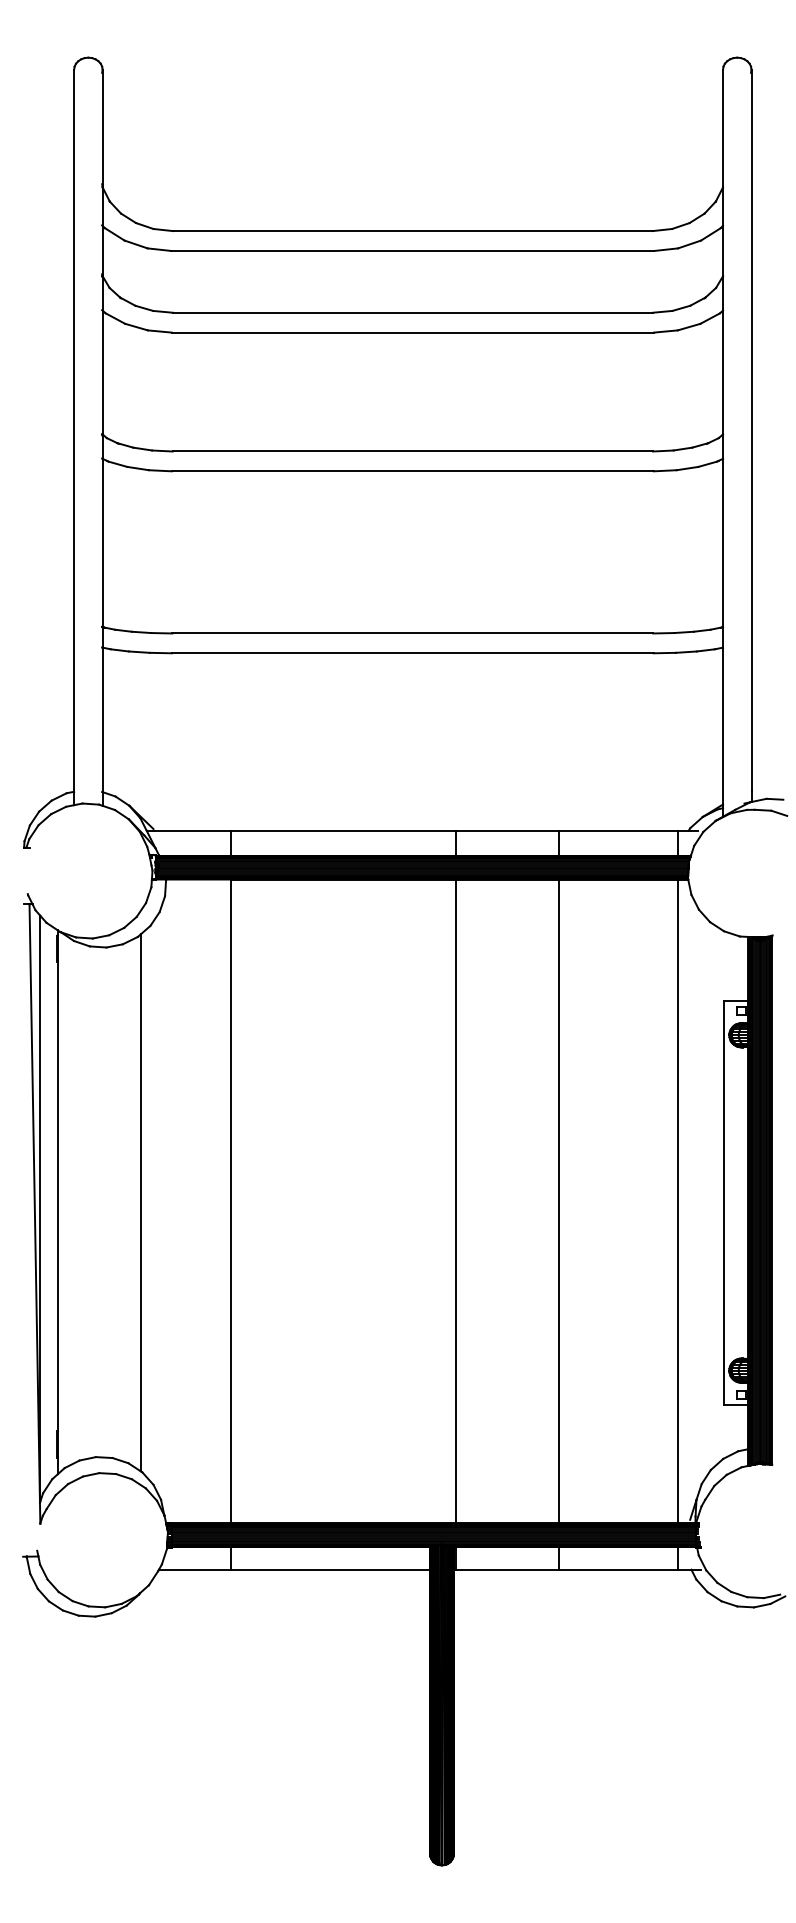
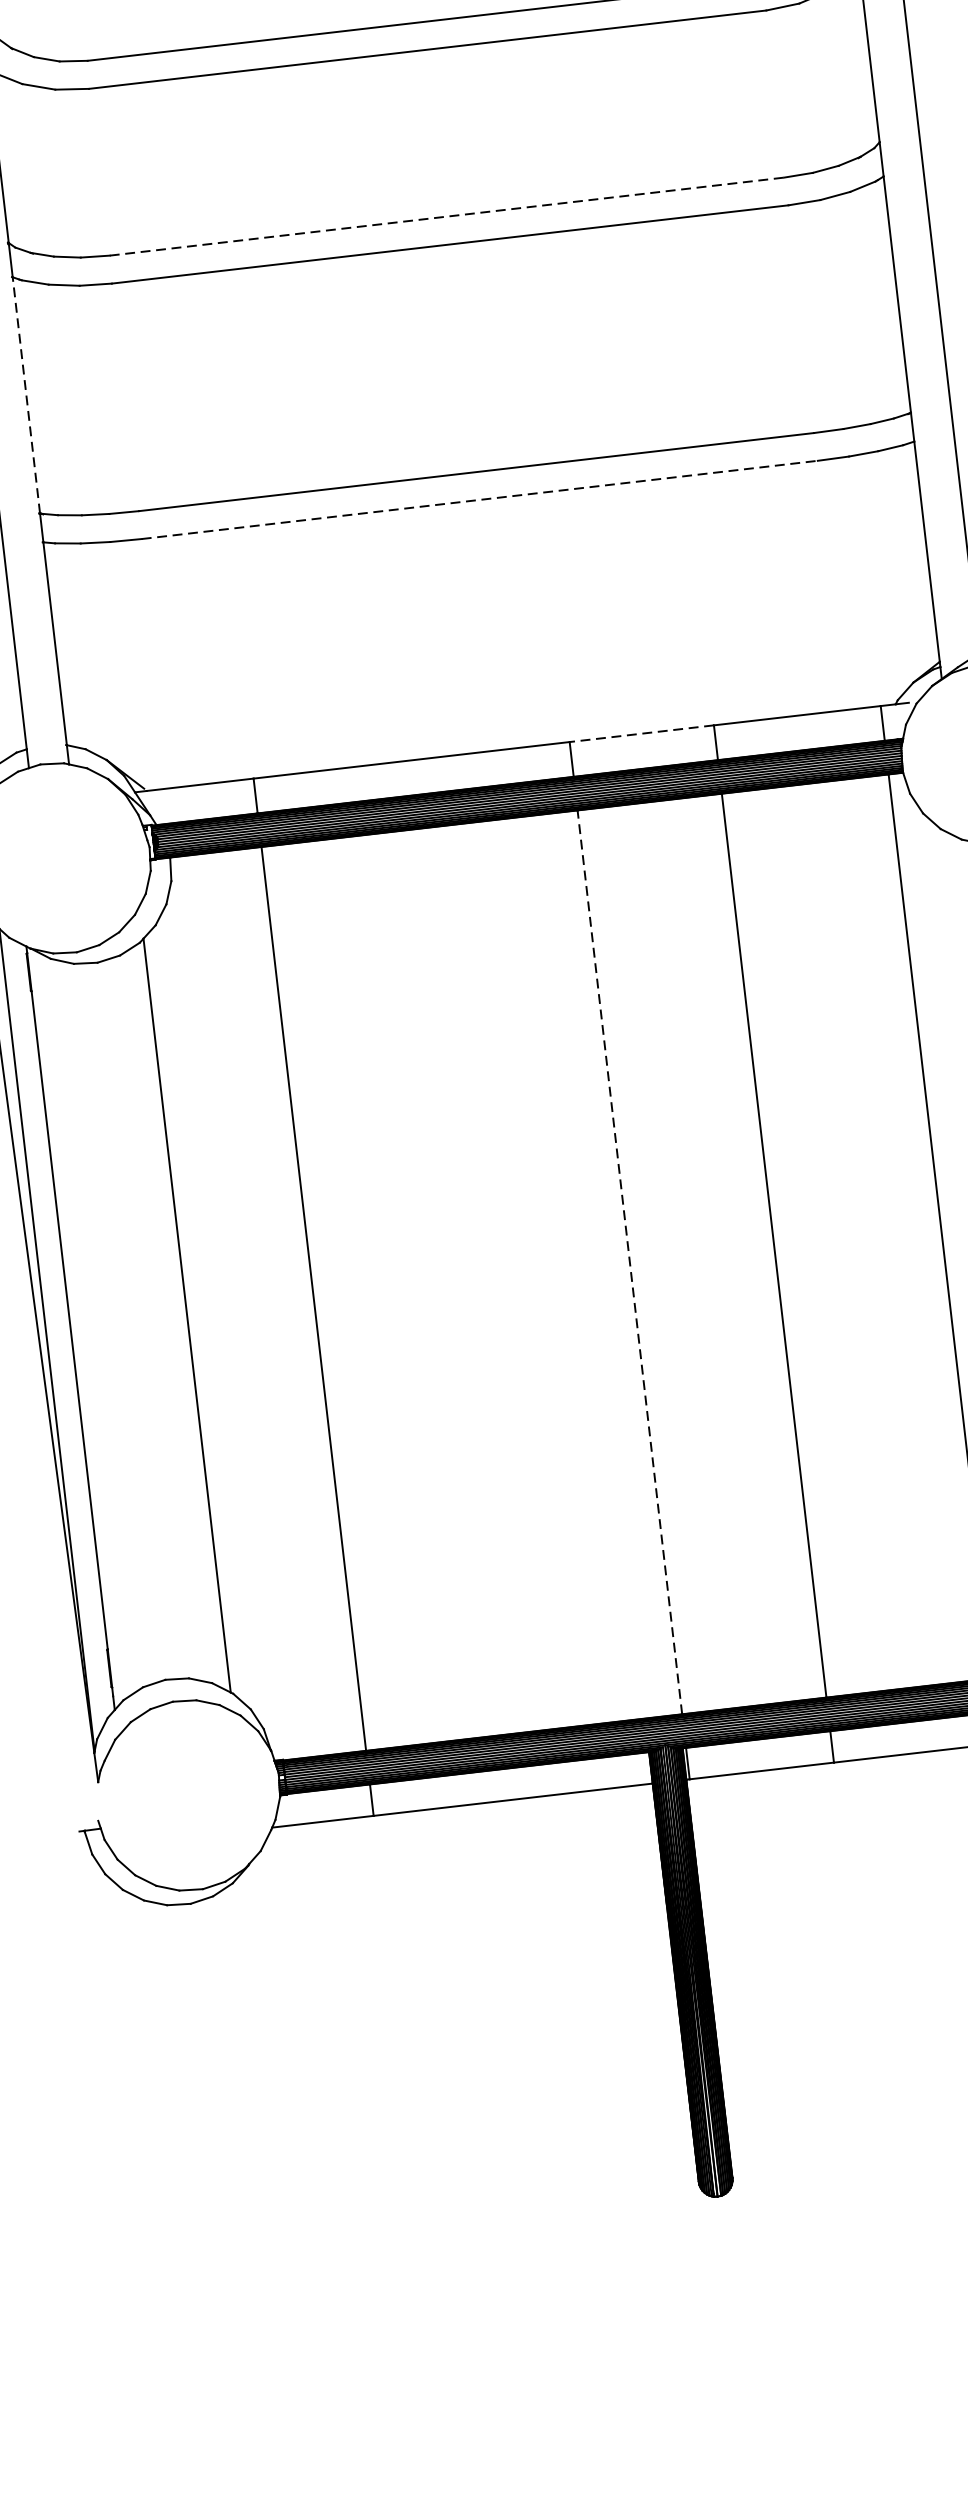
line: (413, 451) -> (447, 216), solid -> dashed
line: (102, 542) -> (26, 394), solid -> dashed
line: (412, 653) -> (479, 500), solid -> dashed
line: (507, 830) -> (641, 733), solid -> dashed
line: (456, 1201) -> (630, 1262), solid -> dashed

